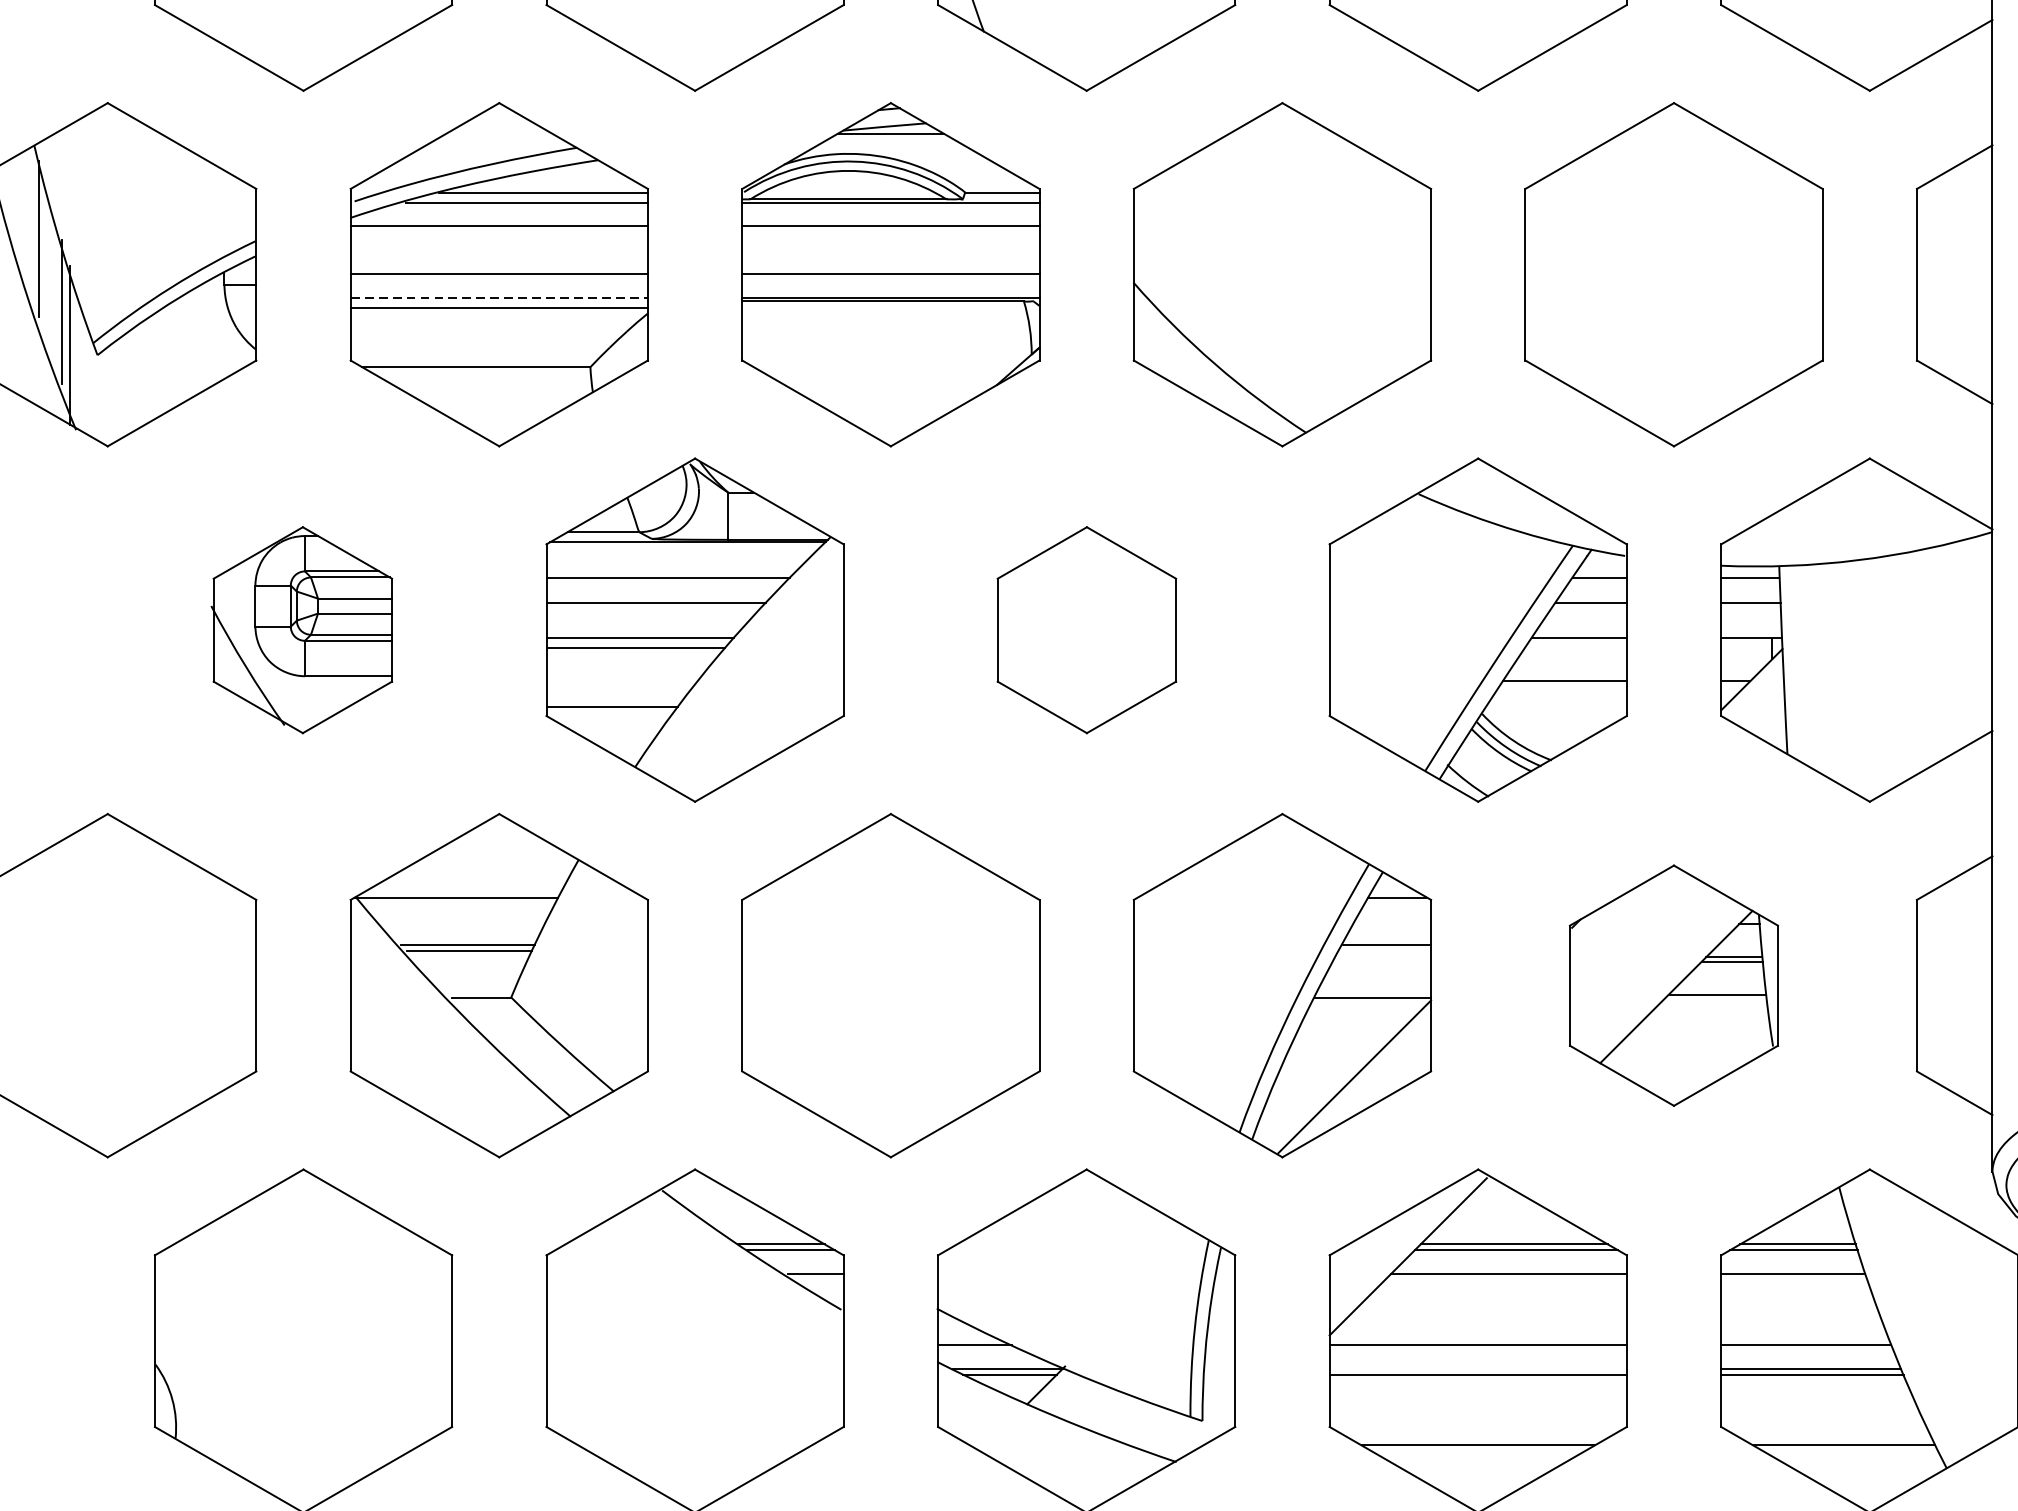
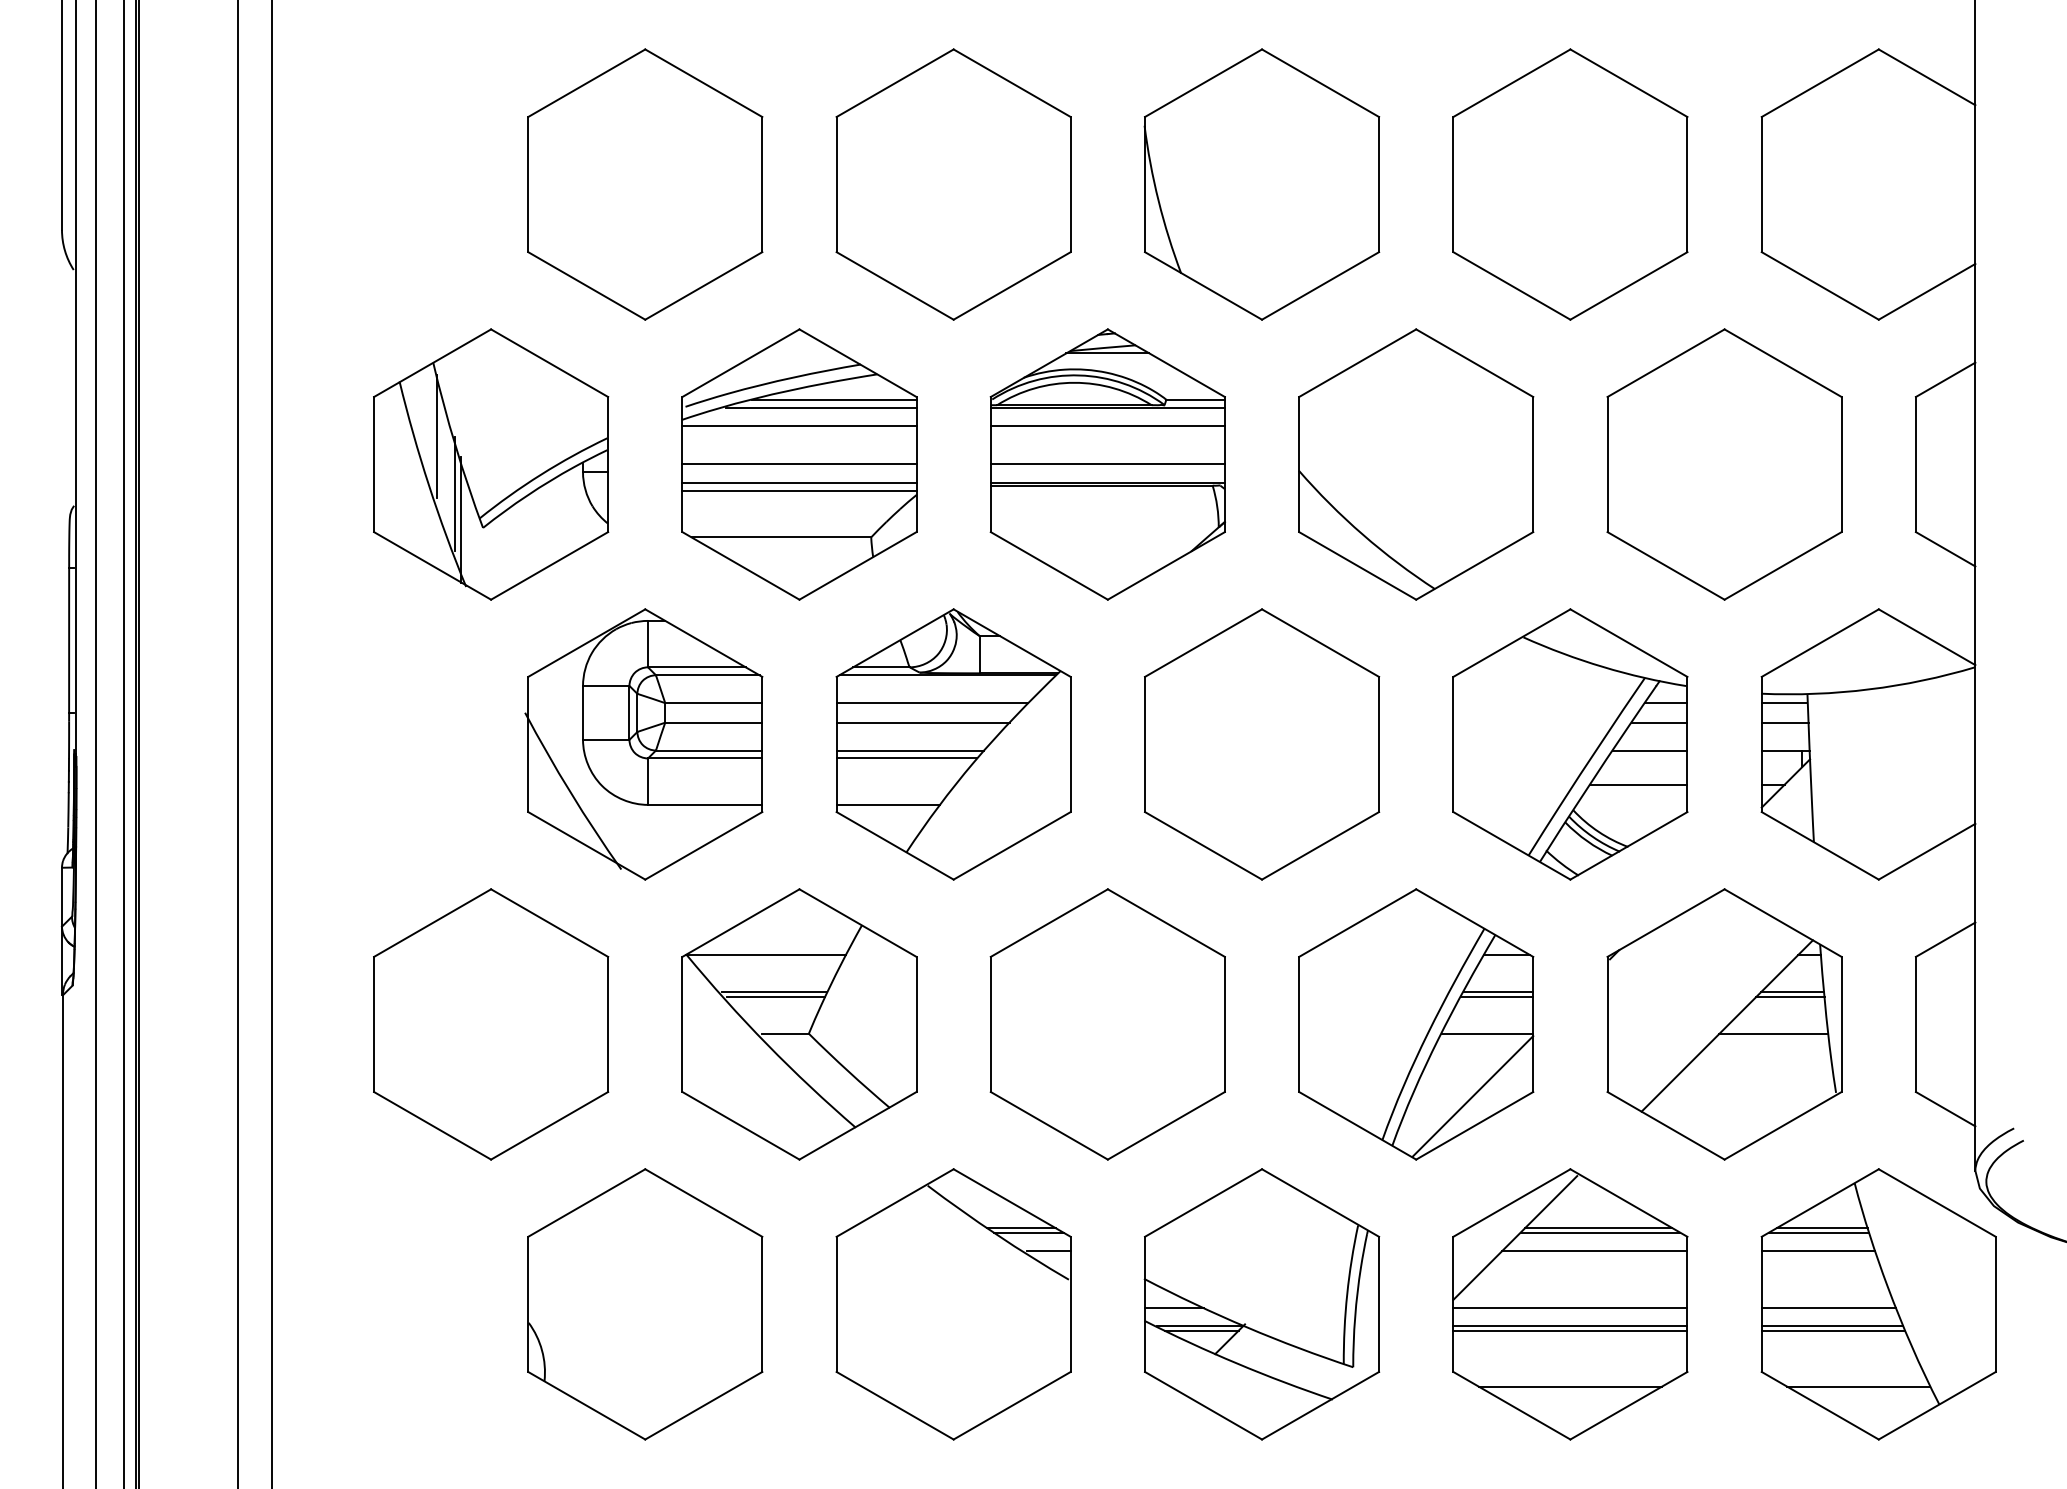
line: (499, 297) -> (799, 482), dashed -> solid
part: (301, 630) -> (643, 744), size x1.67
part: (1087, 630) -> (1262, 744), size x1.67
line: (1385, 951) -> (1497, 997), added
part: (1673, 985) -> (1724, 1024), size x1.43
line: (1478, 1369) -> (1570, 1326), added

